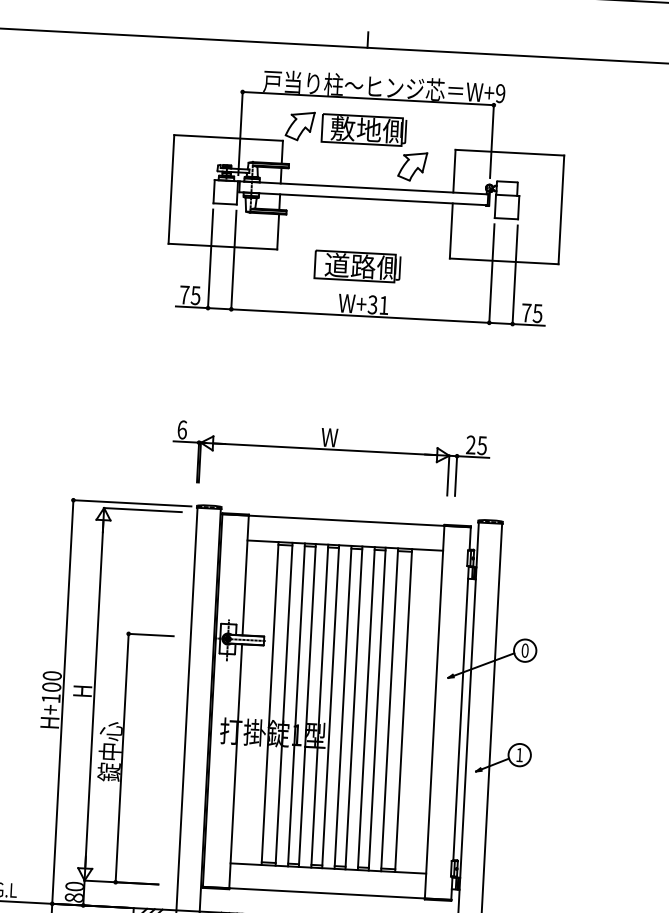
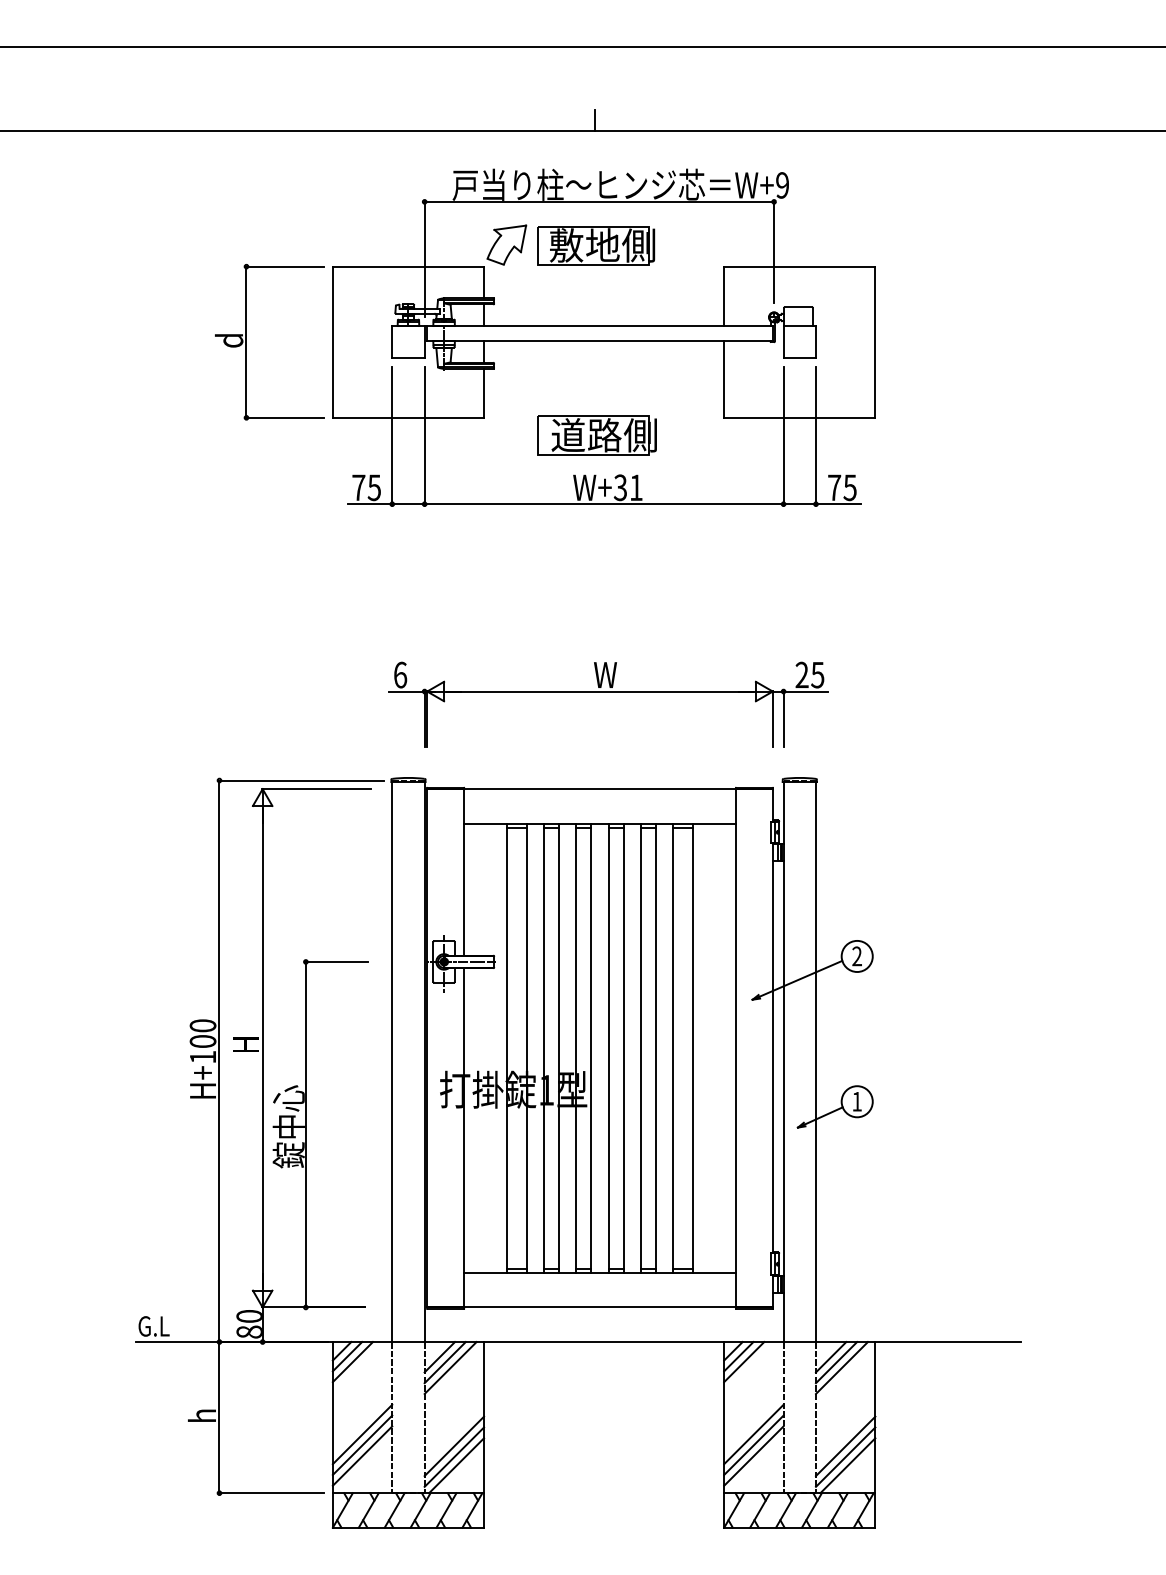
part: (412, 166) -> (665, 292), removed
part: (109, 186) -> (246, 342), added
part: (331, 450) -> (608, 692), moved
text: (524, 650) -> (856, 956), 0 -> 2

